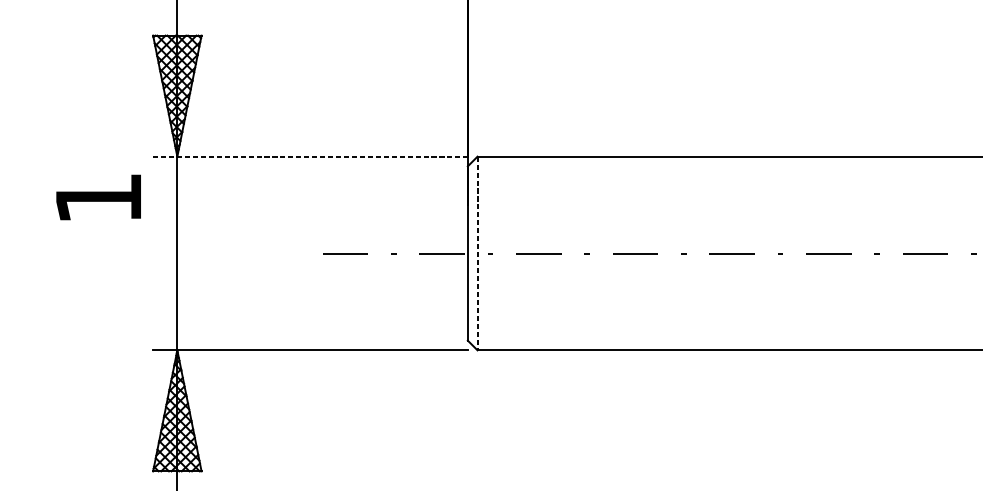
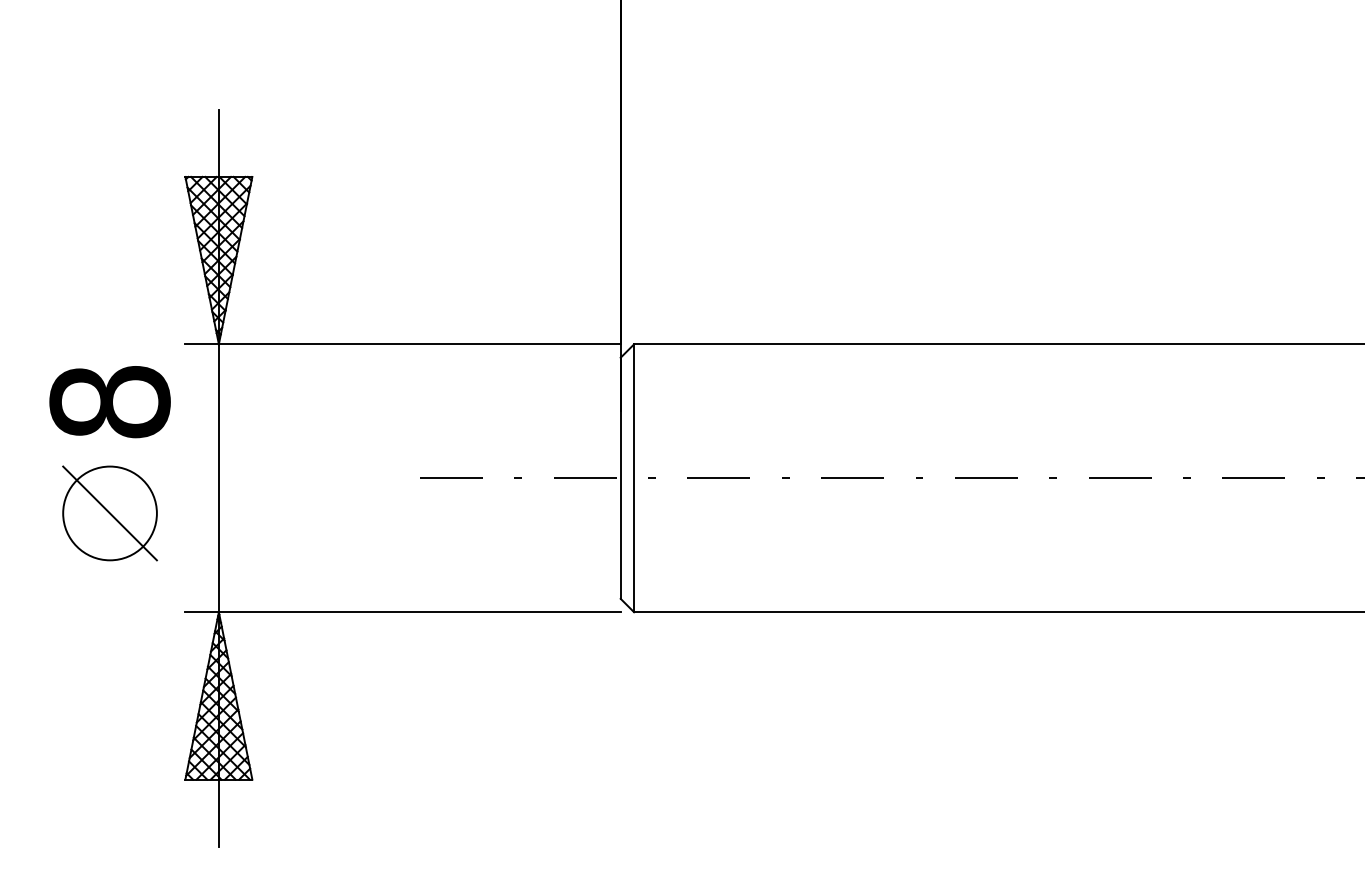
line: (310, 156) -> (403, 344), dashed -> solid
text: (98, 198) -> (109, 402), 1 -> 8
line: (477, 253) -> (634, 478), dashed -> solid
part: (98, 278) -> (109, 513), added

